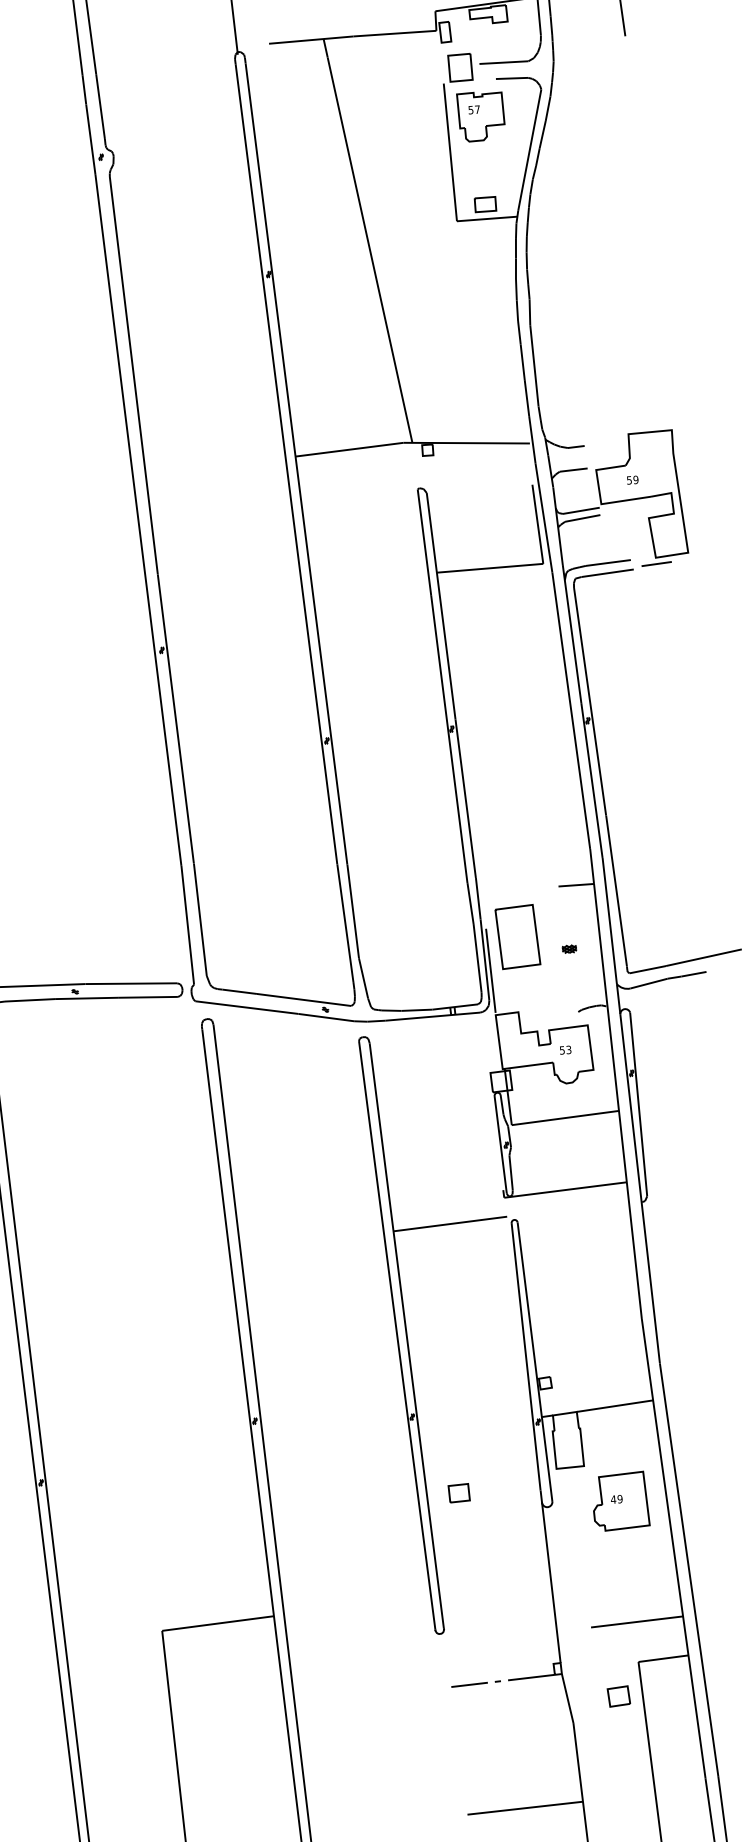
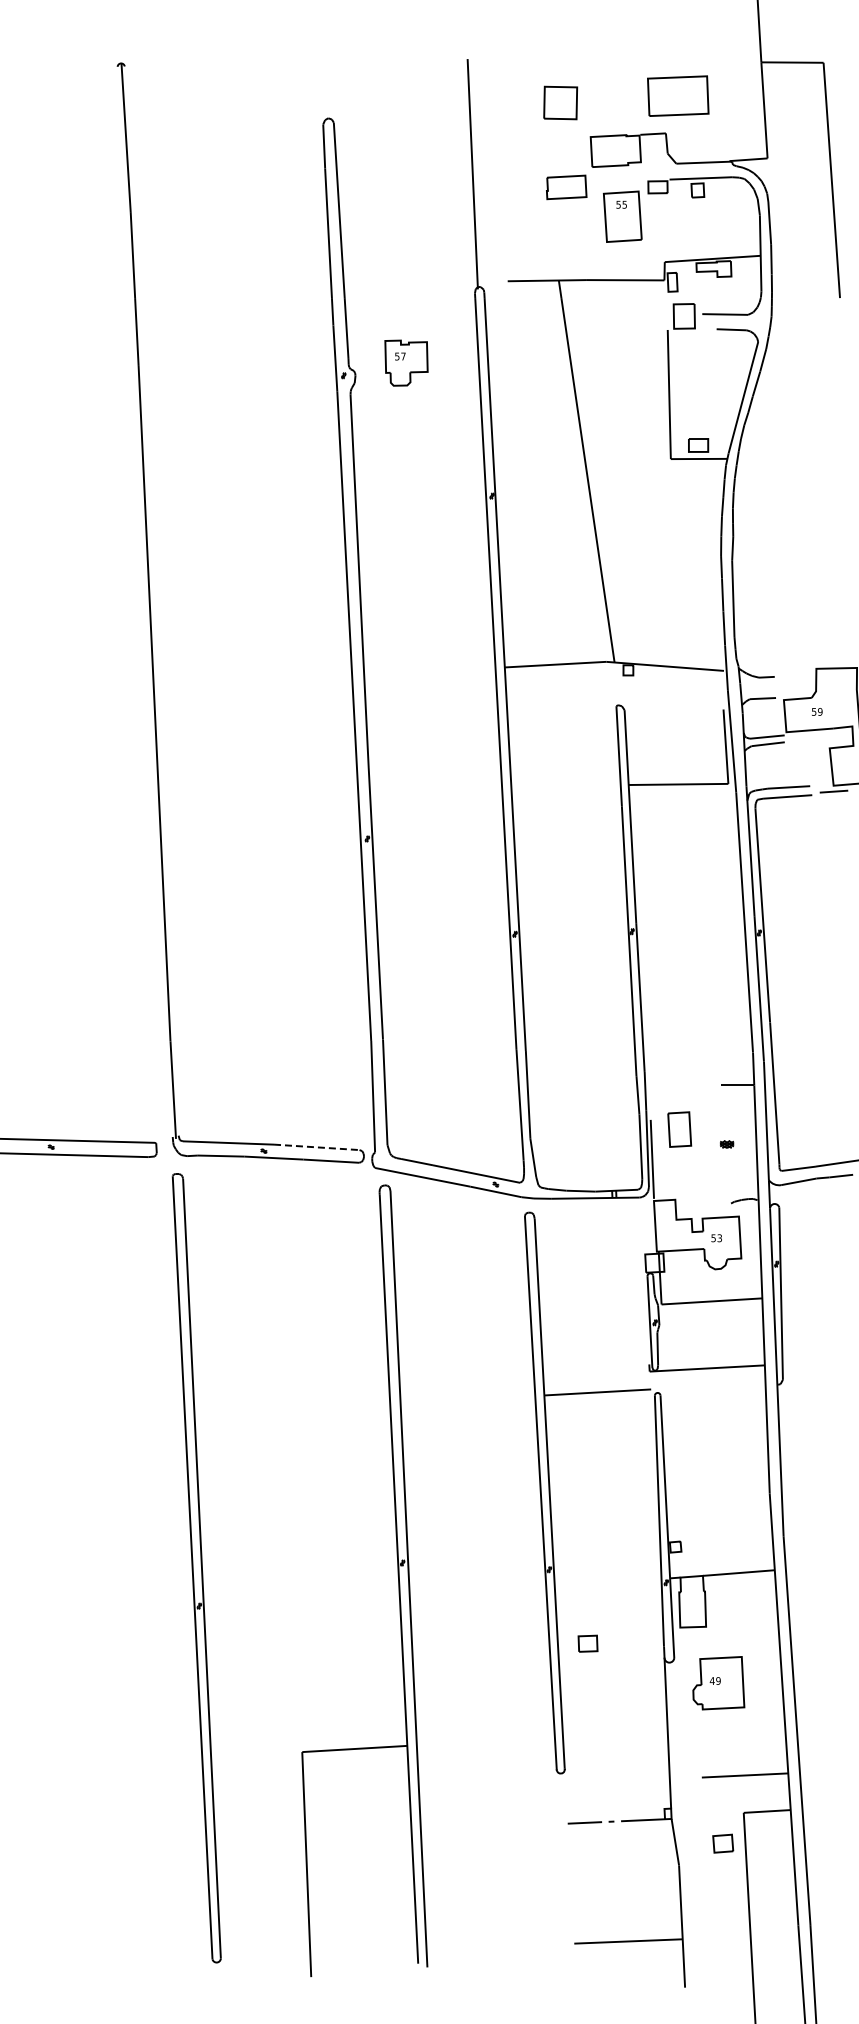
part: (481, 115) -> (406, 362), moved
part: (517, 936) -> (679, 1129), size x0.6
line: (131, 983) -> (316, 1147), solid -> dashed
part: (620, 1501) -> (718, 1683), moved

